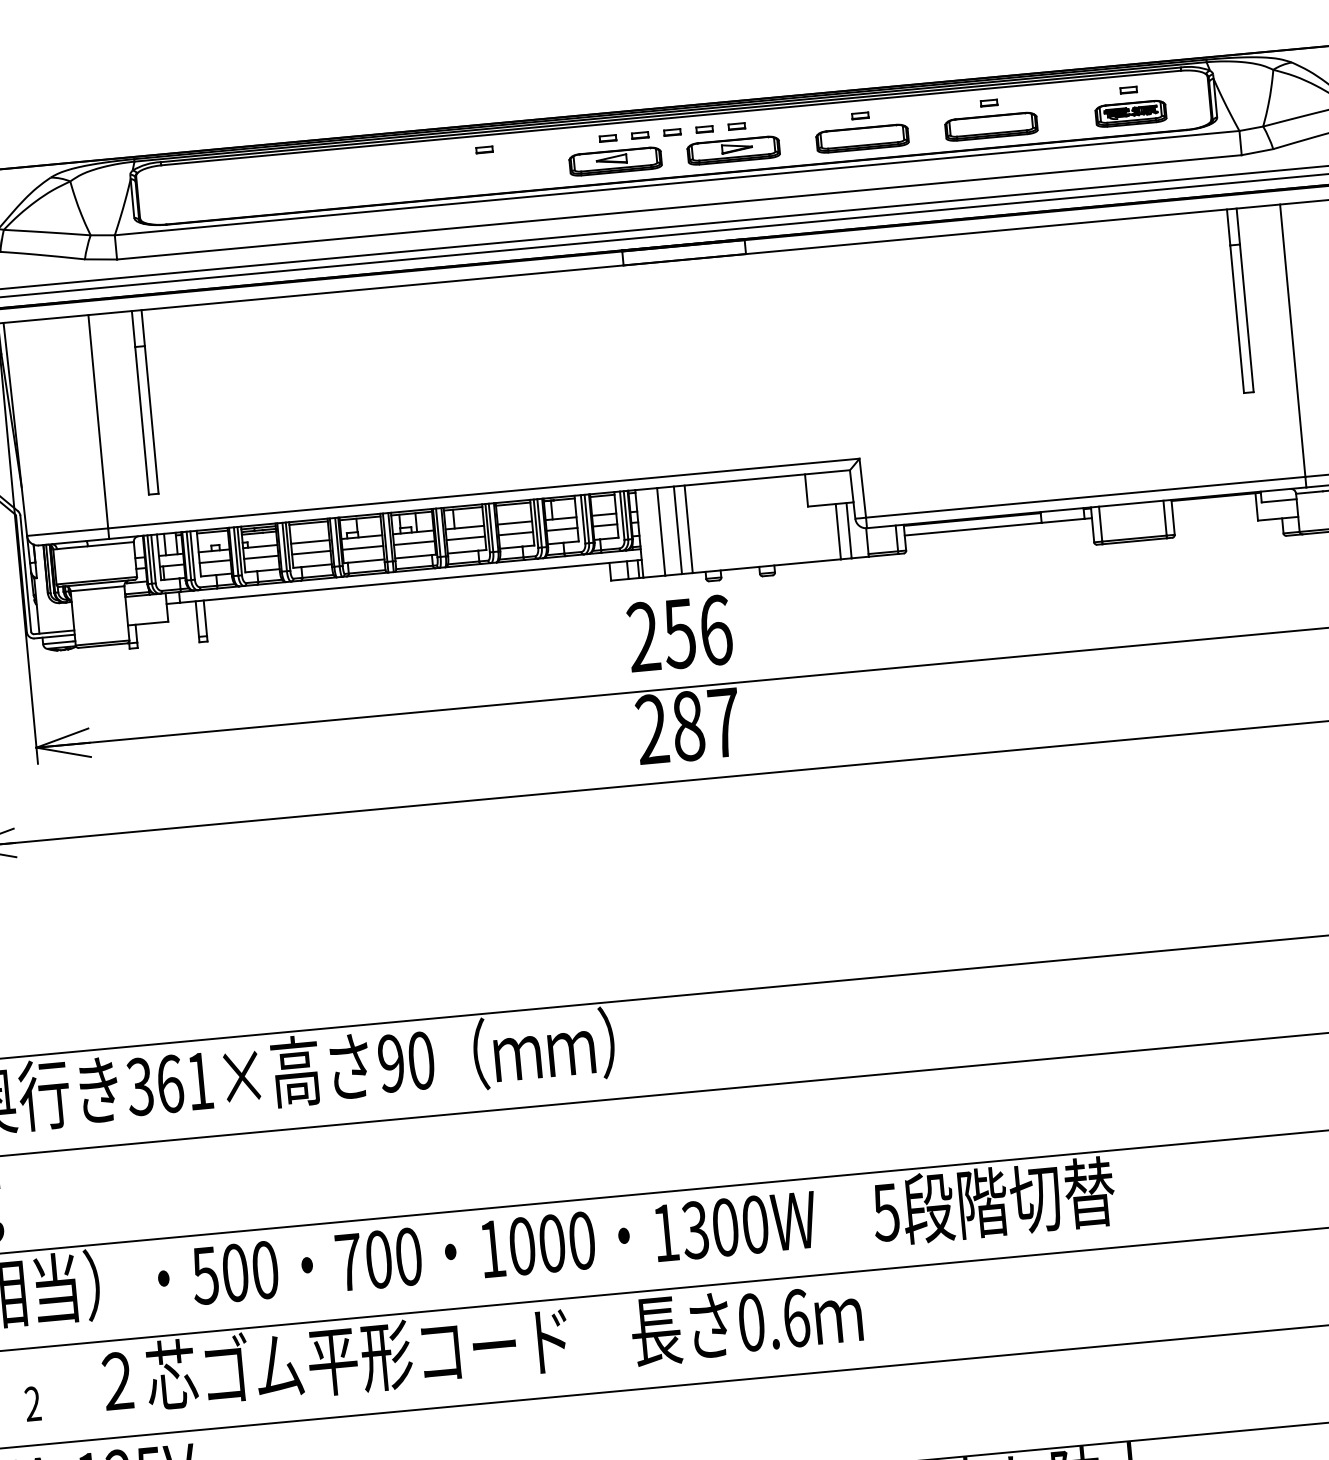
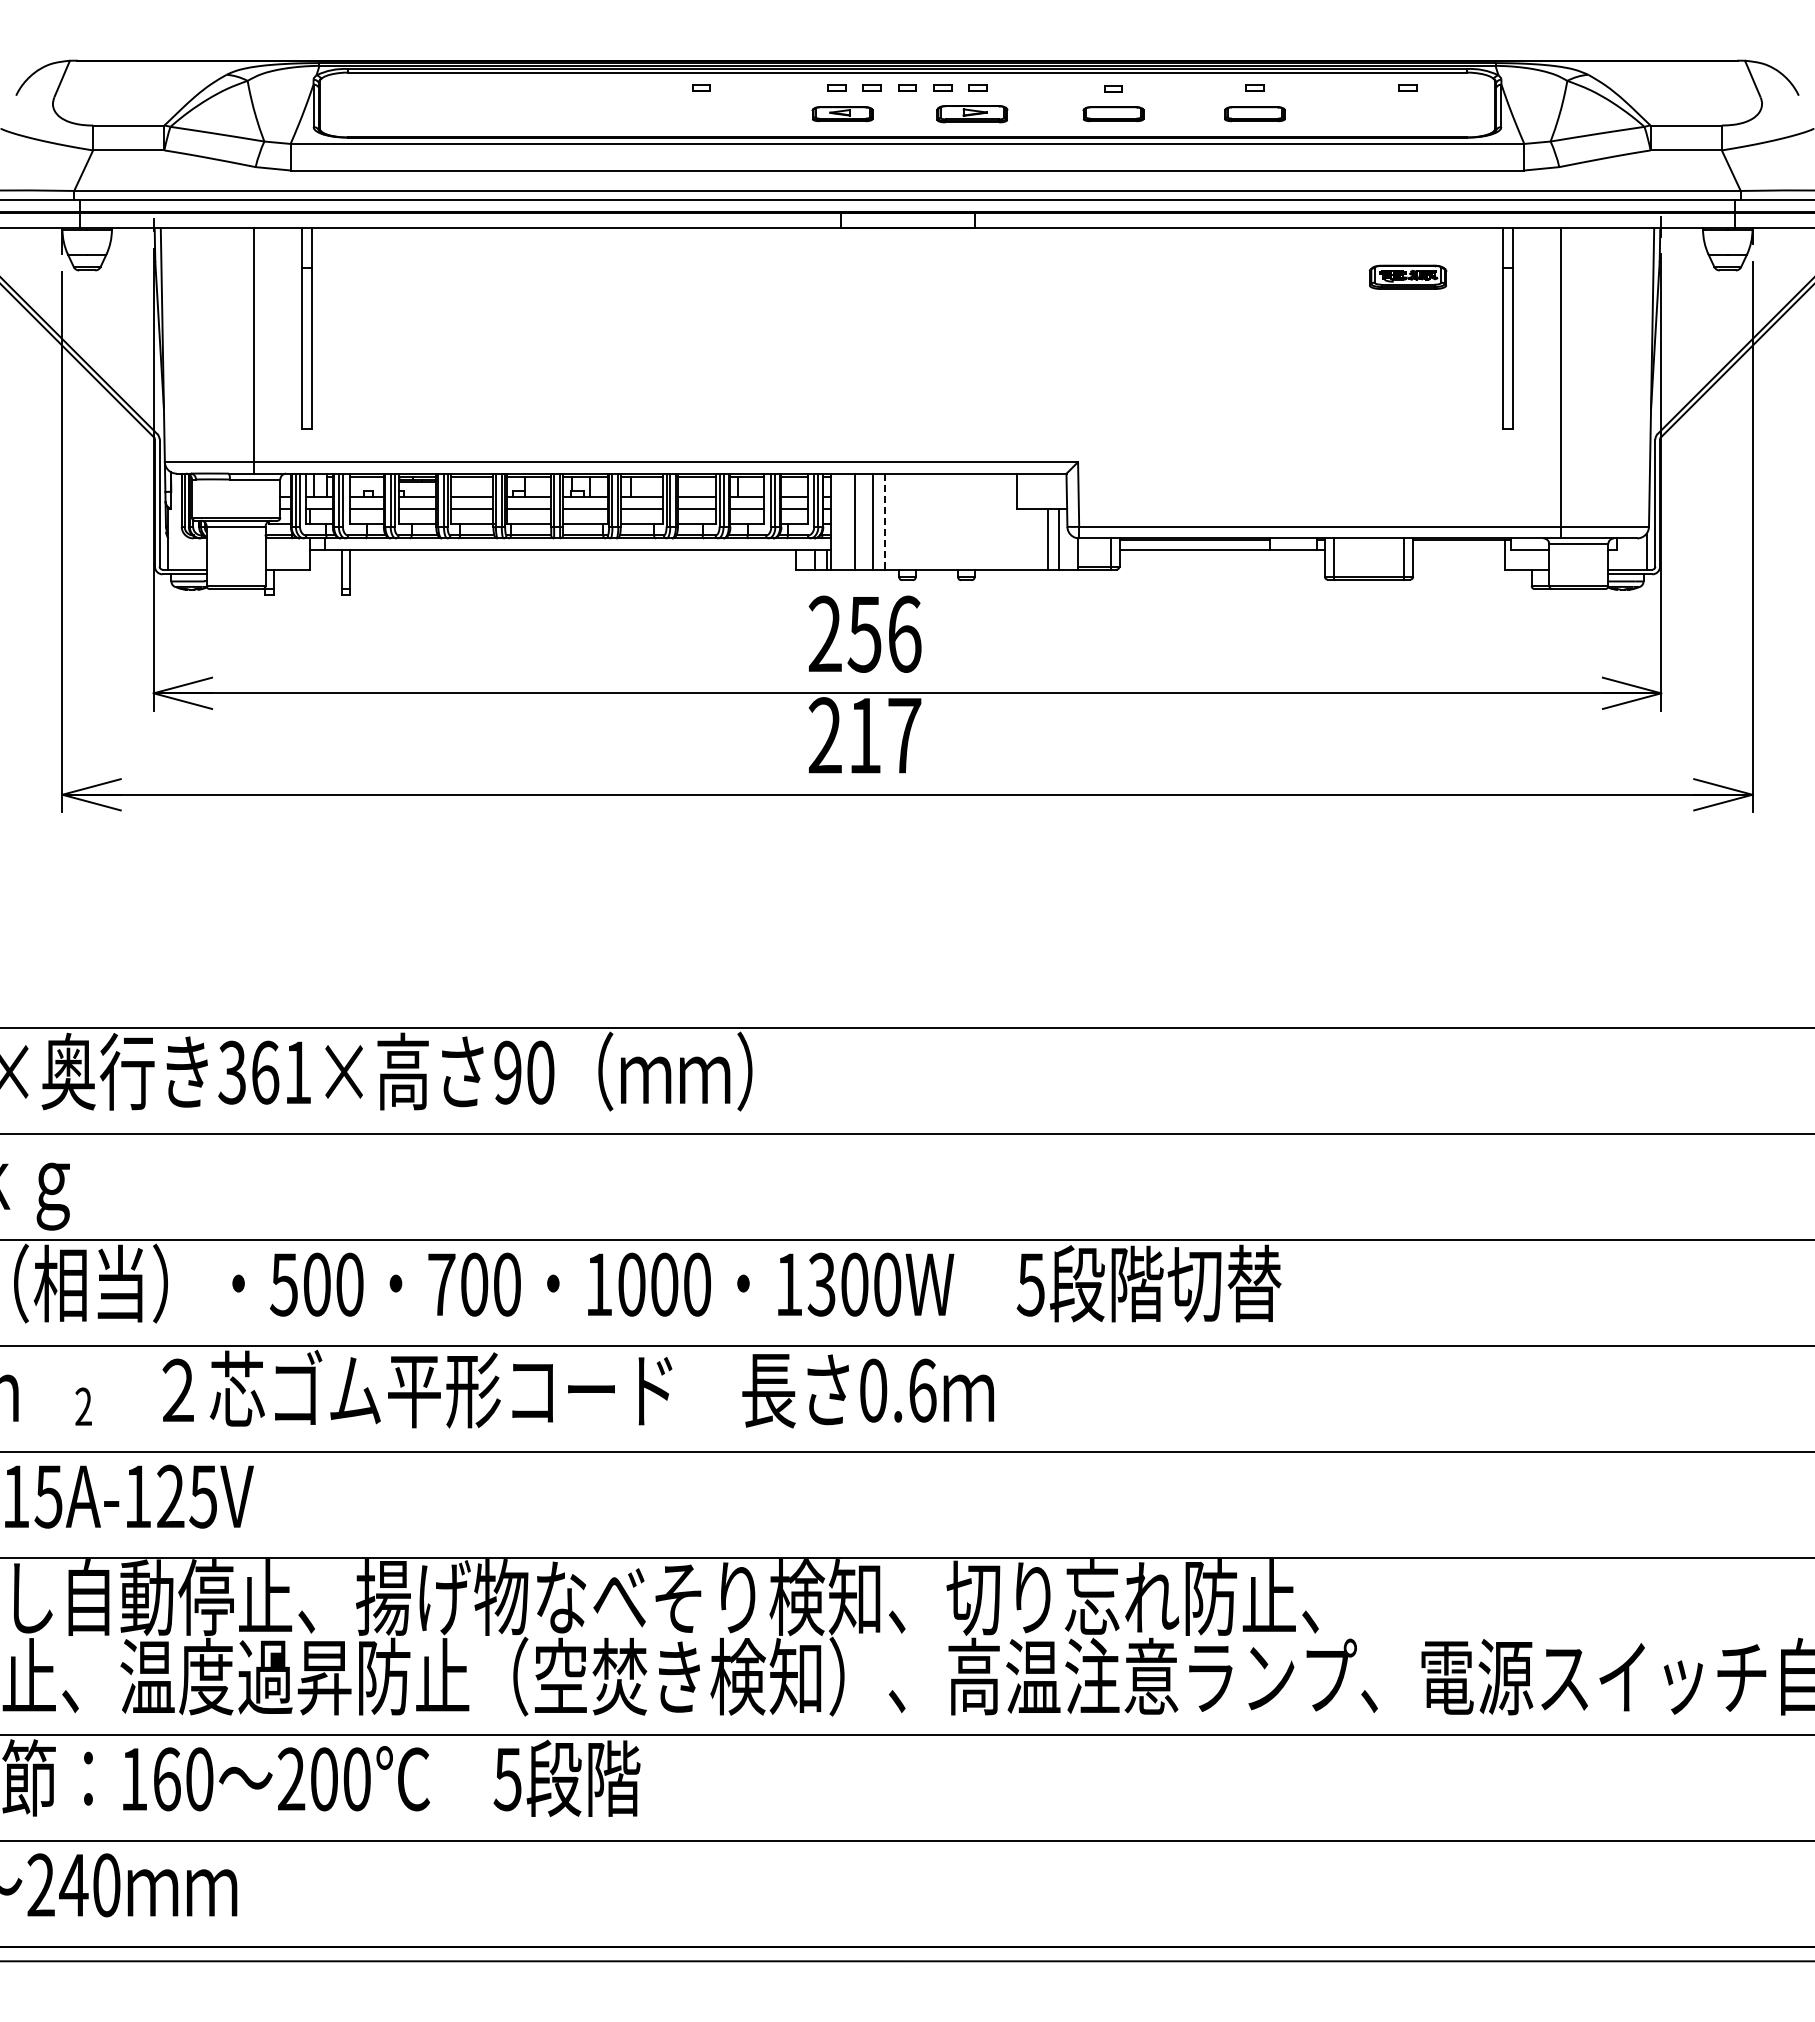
part: (1130, 113) -> (1407, 276), moved
part: (990, 126) -> (1254, 113), size x0.6
part: (862, 137) -> (1113, 113), size x0.6
part: (733, 149) -> (972, 113), size x0.7
part: (615, 160) -> (842, 113), size x0.6
line: (689, 529) -> (885, 521), solid -> dashed
text: (687, 726) -> (864, 735), 287 -> 217

